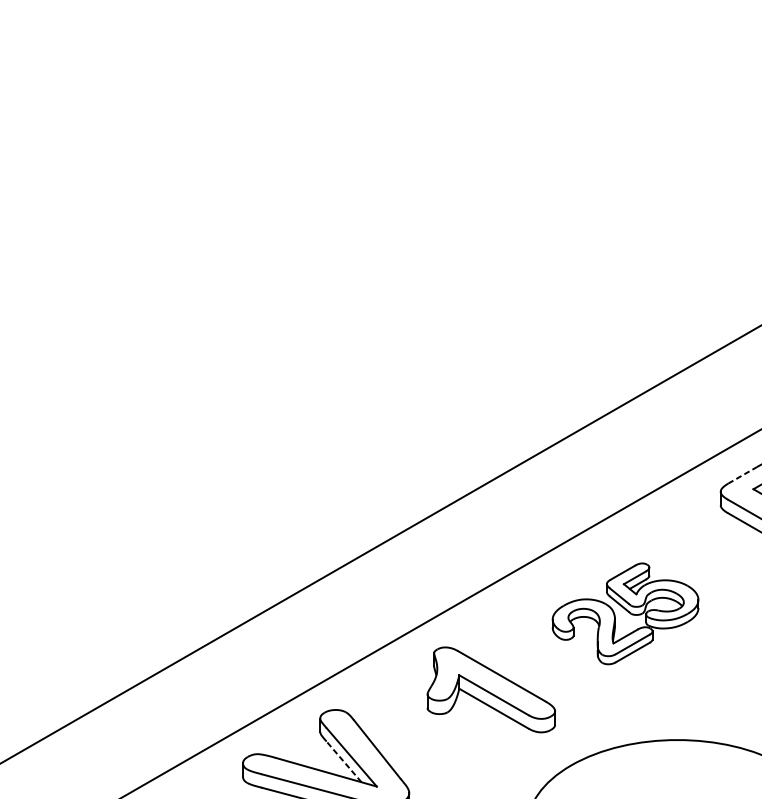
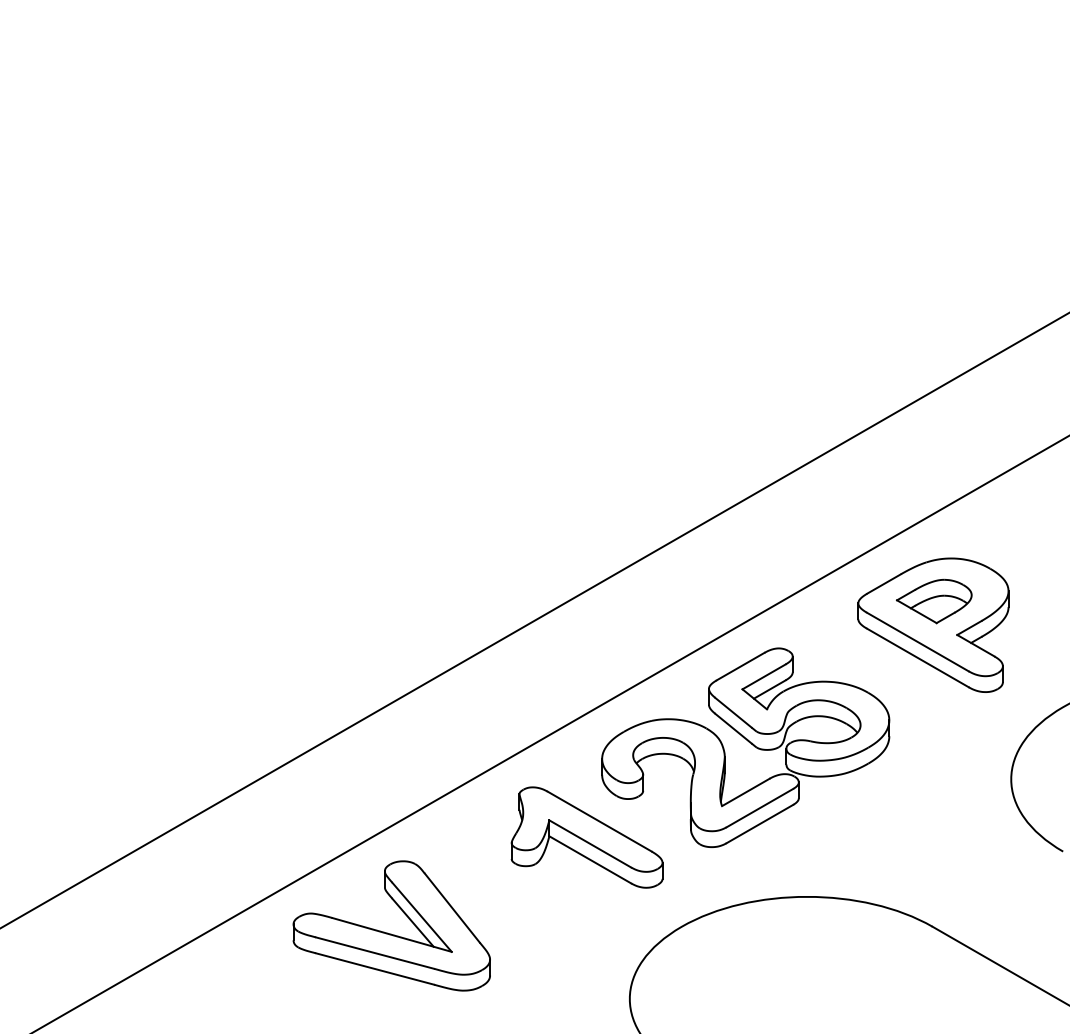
line: (742, 475) -> (884, 583), dashed -> solid
part: (625, 613) -> (745, 747), size x1.67
line: (344, 761) -> (413, 922), dashed -> solid

